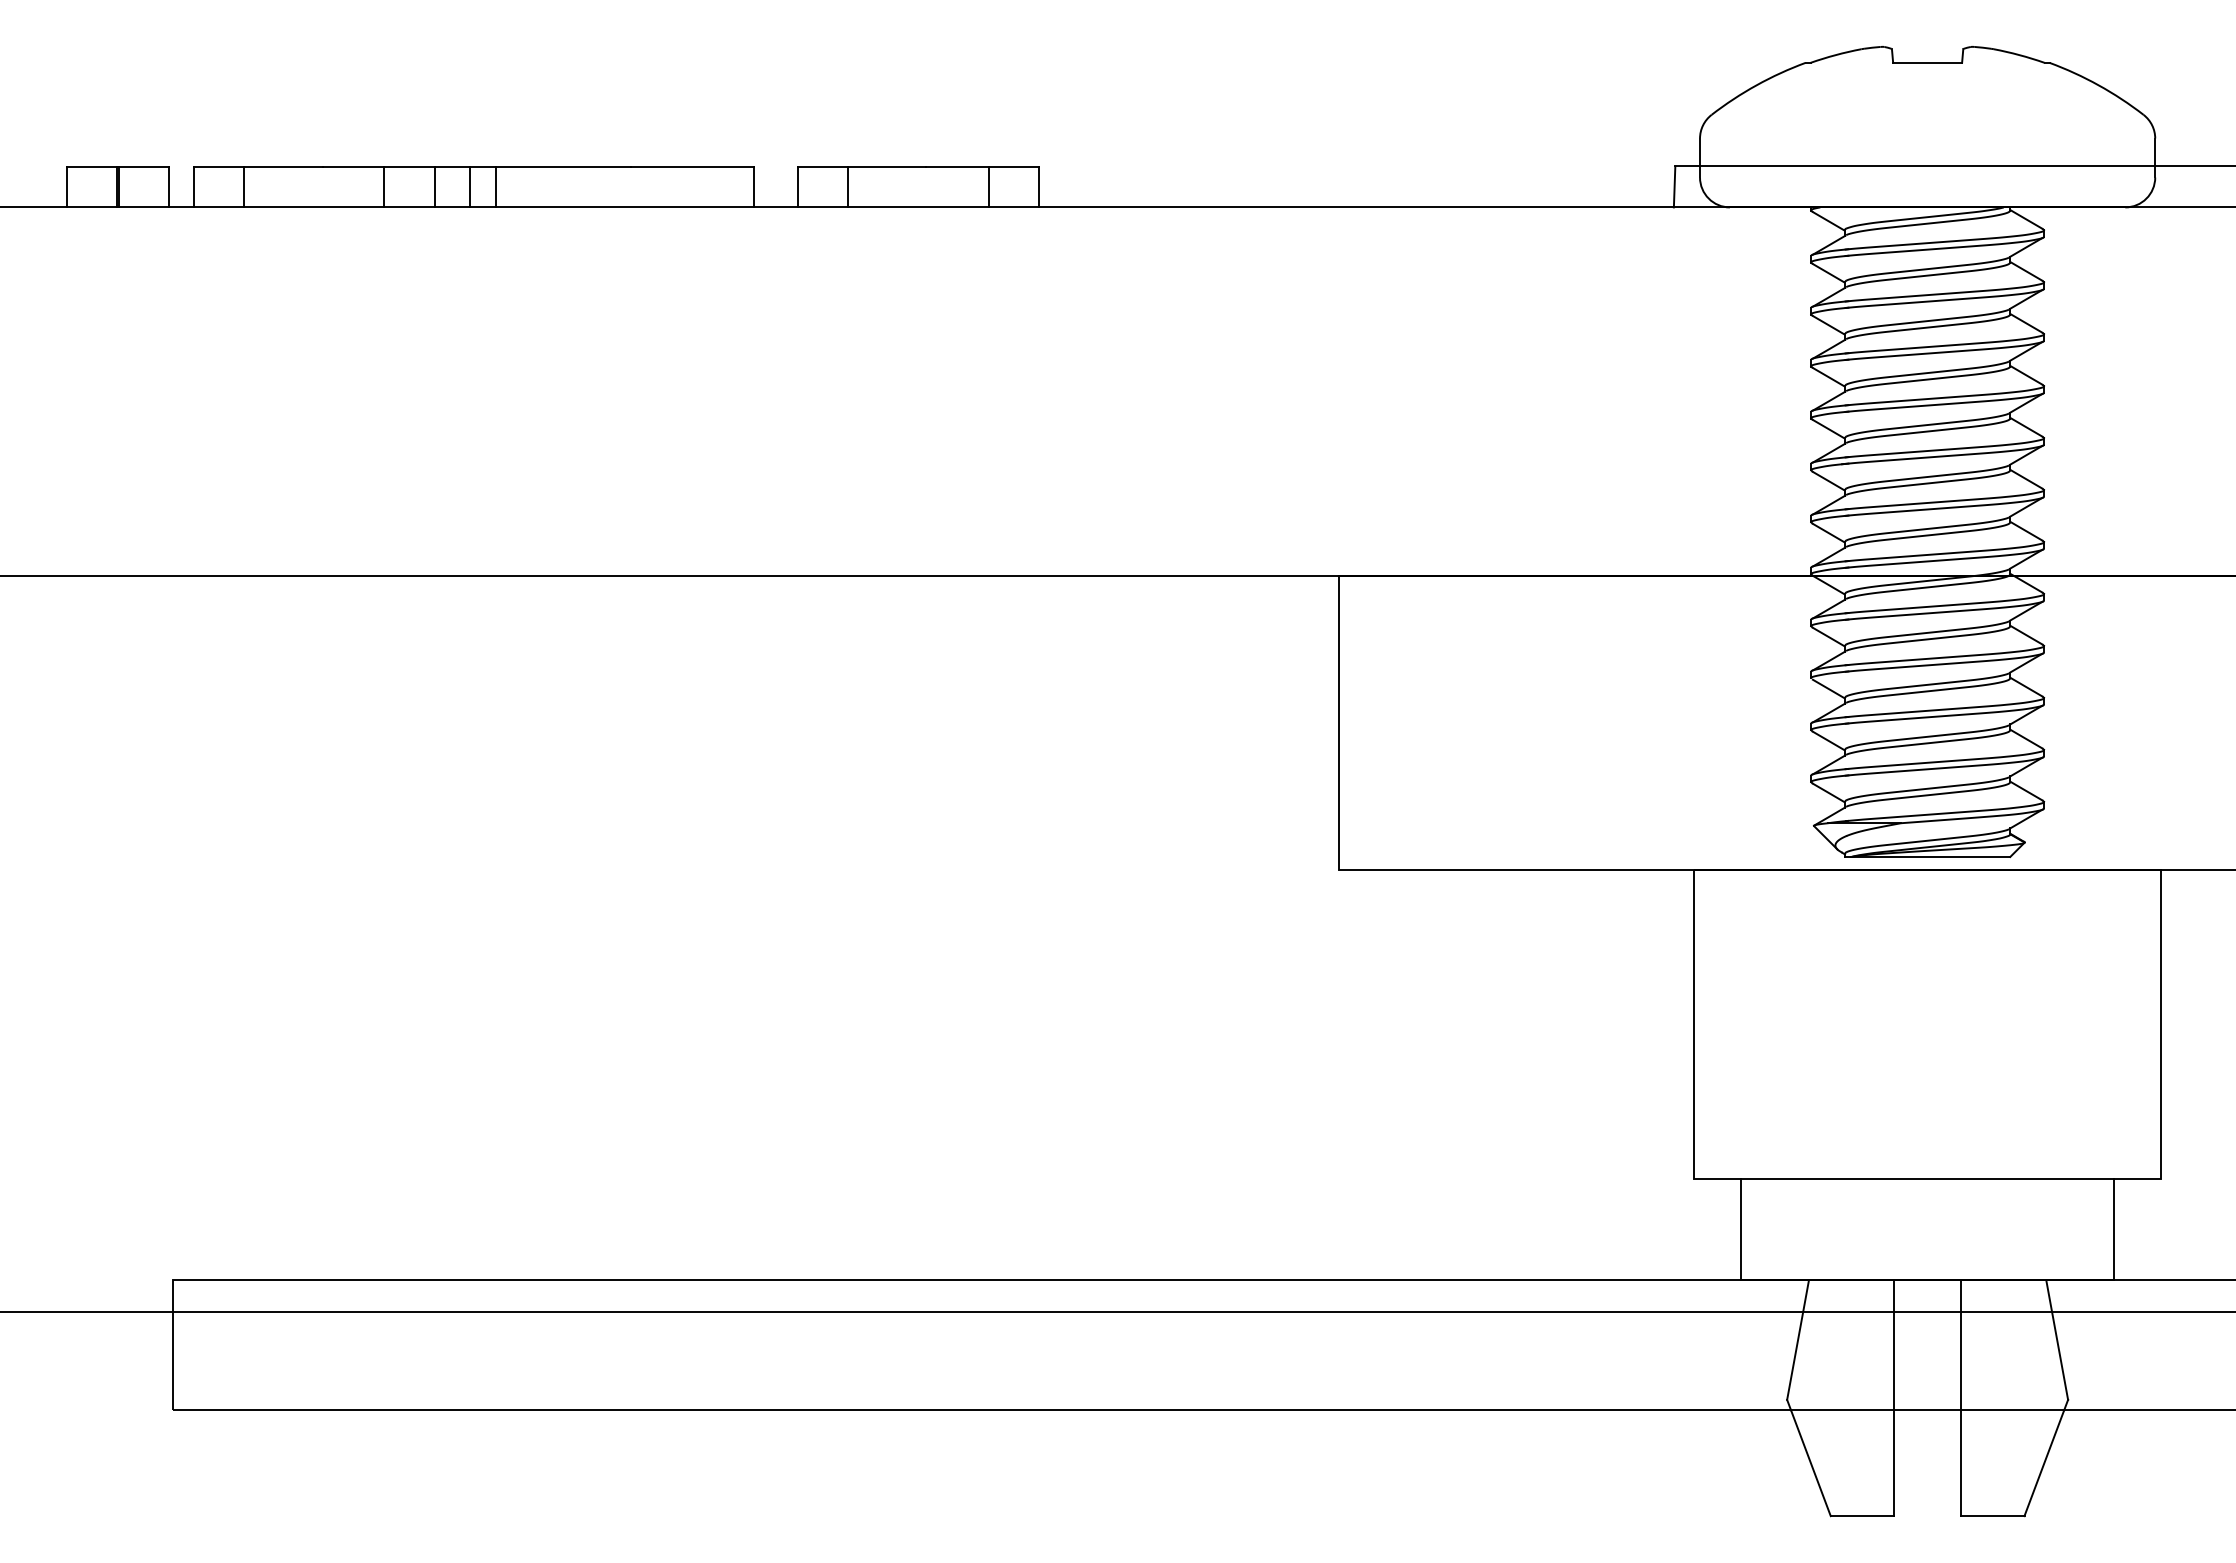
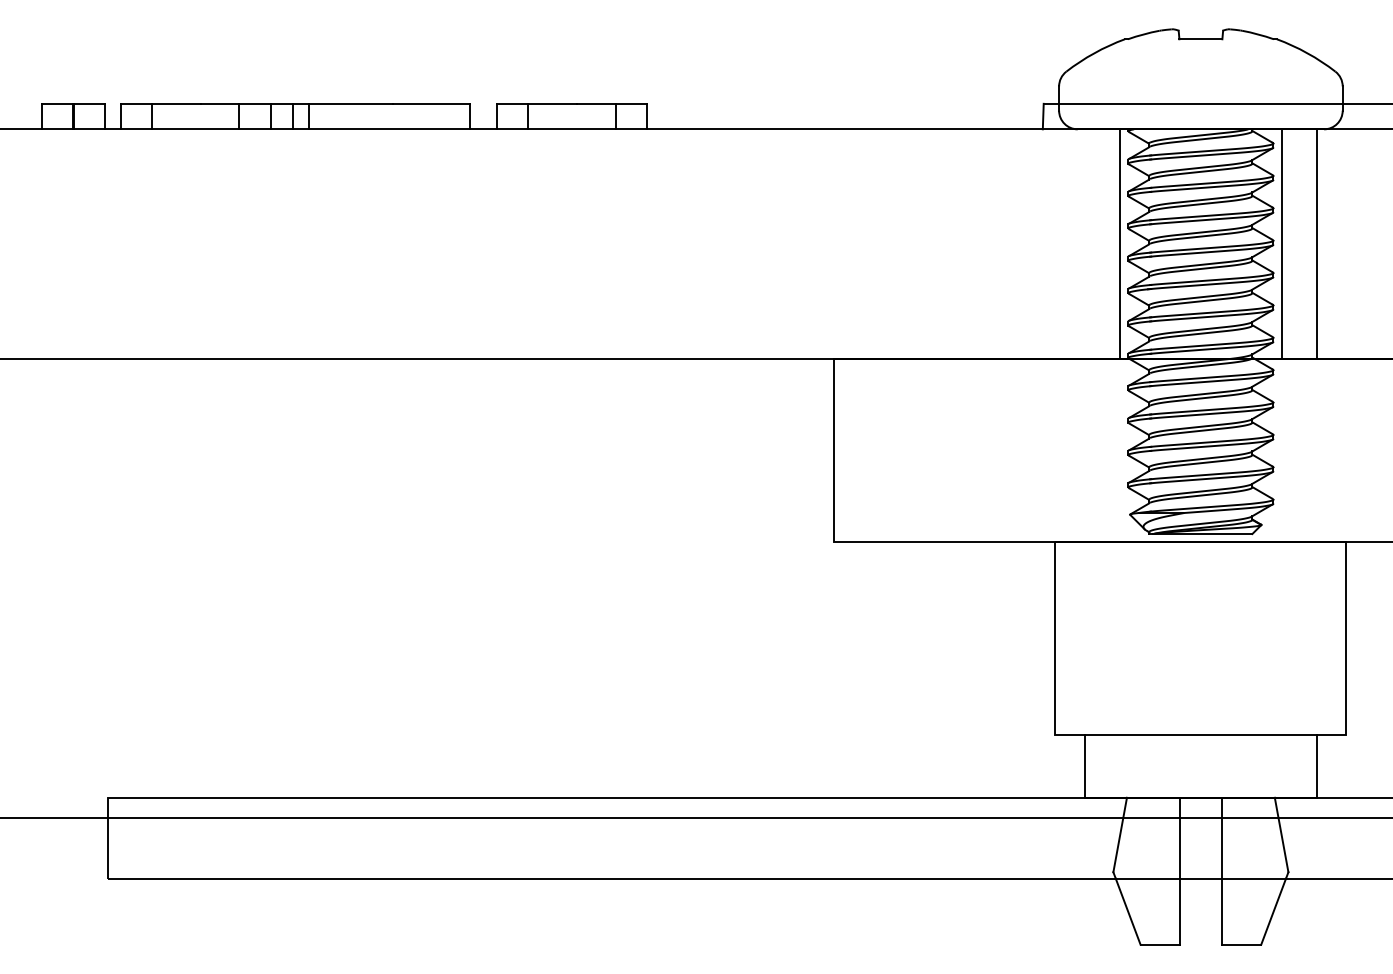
line: (1796, 390) -> (1119, 243), added
line: (2056, 390) -> (1281, 243), added
line: (2114, 390) -> (1317, 243), added

